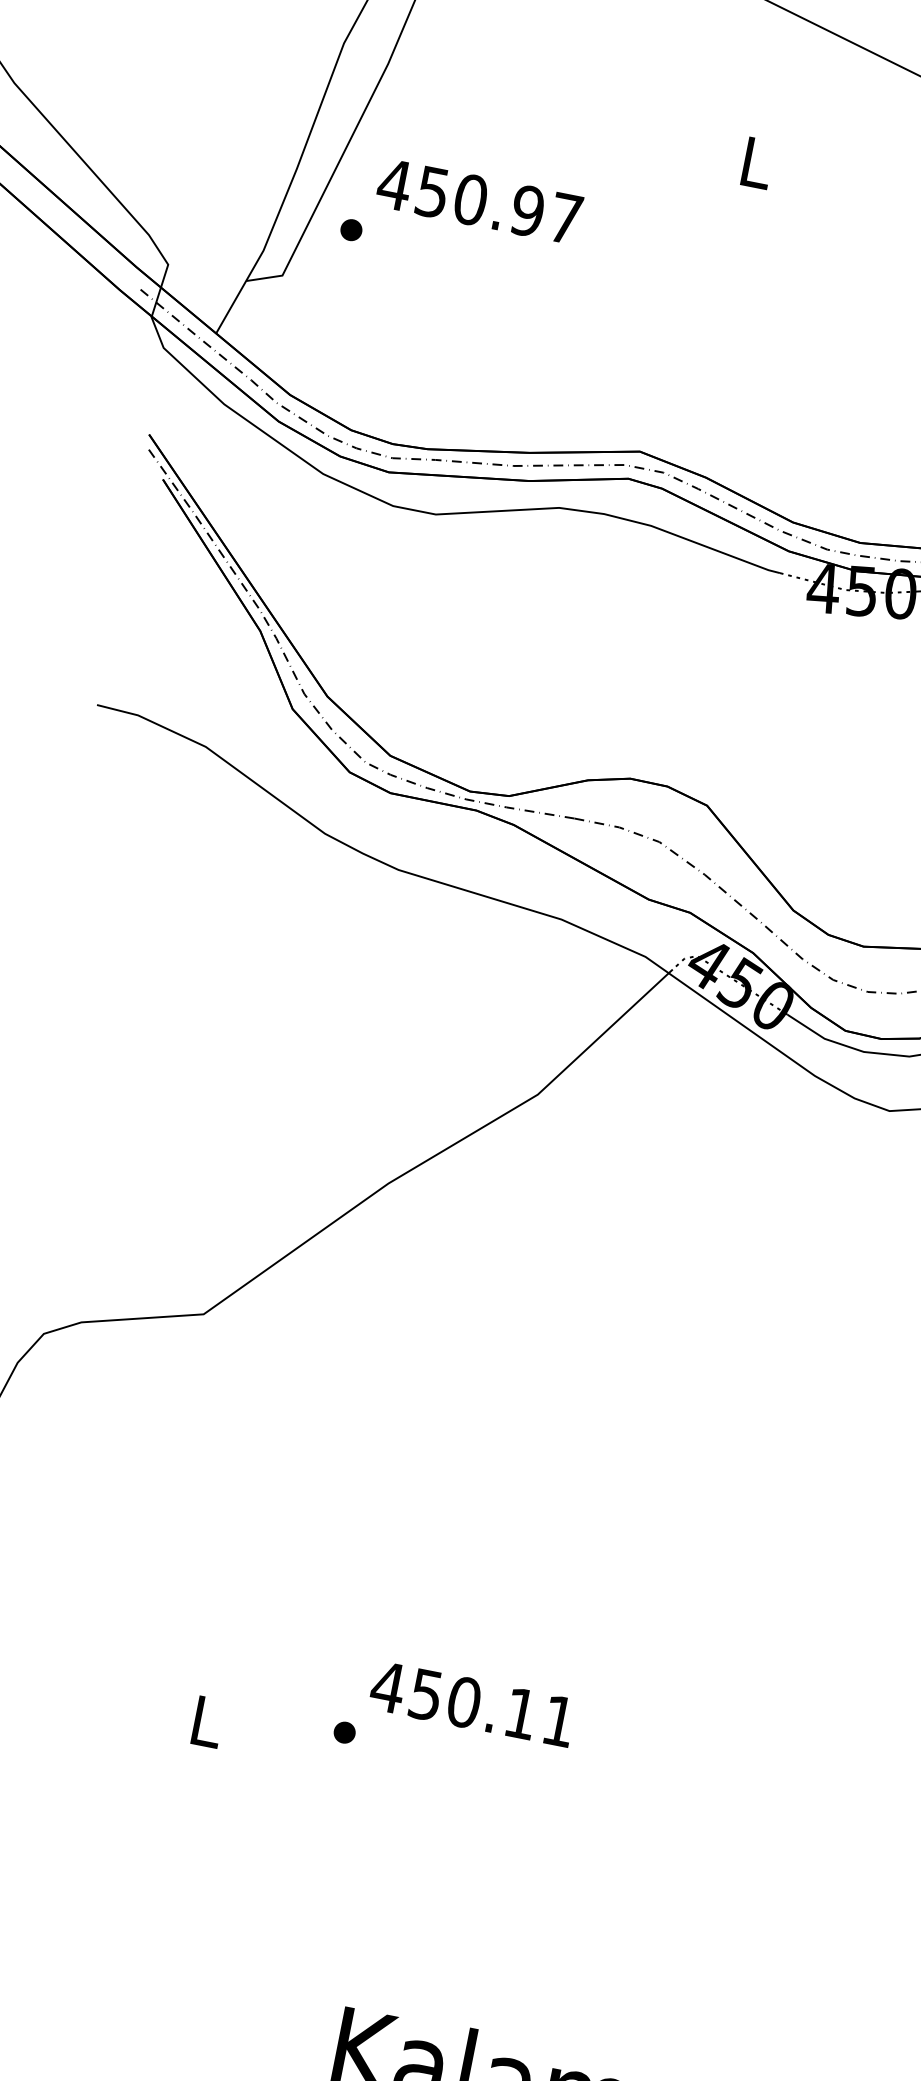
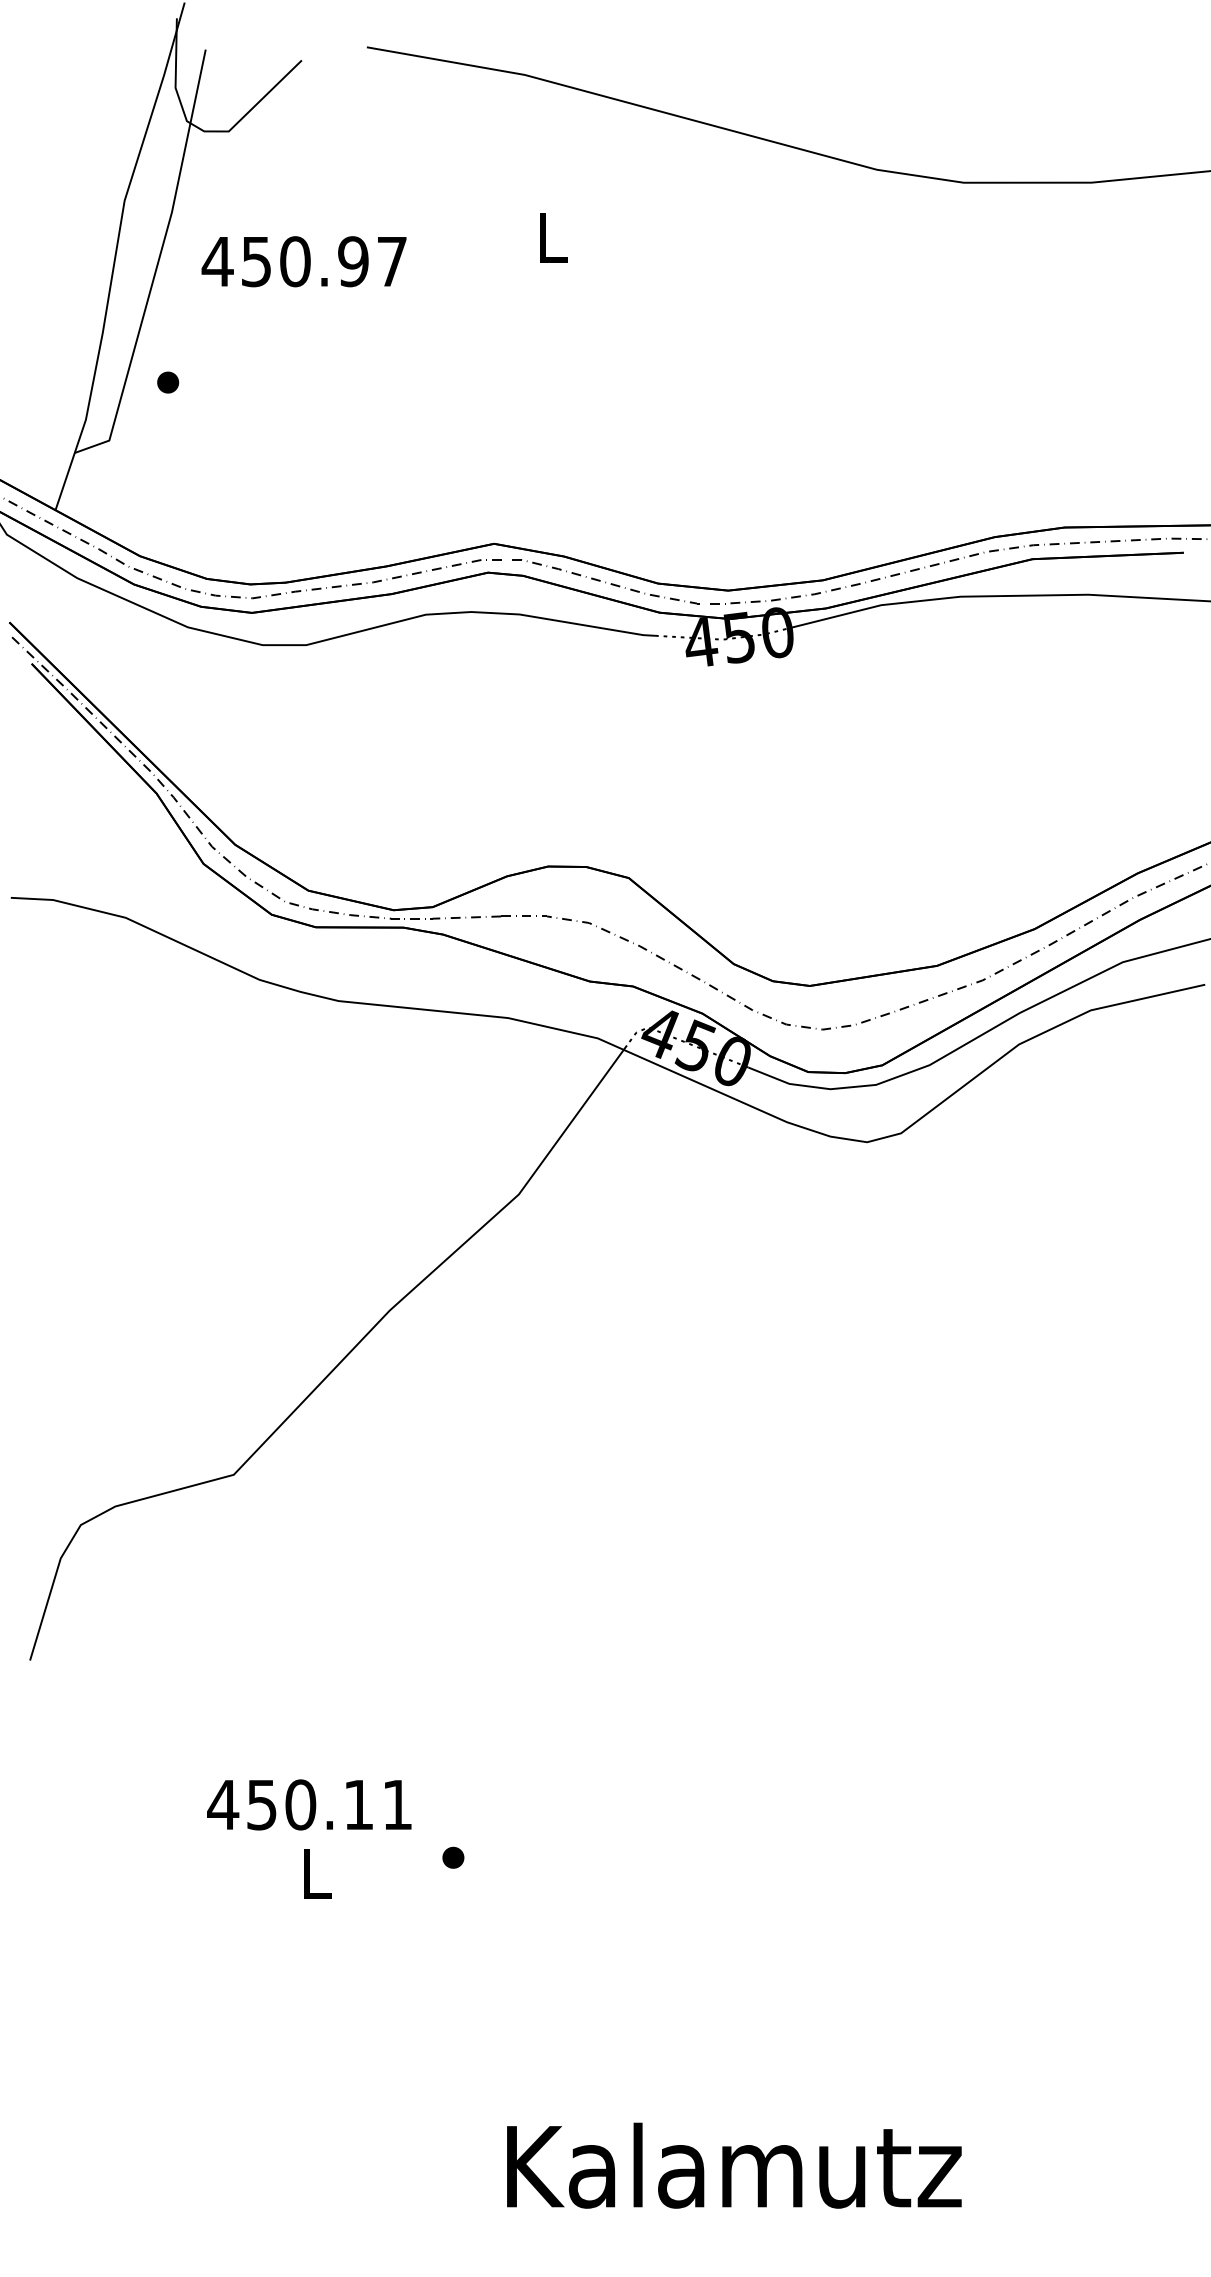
text: (478, 201) -> (303, 261), moved
text: (472, 1703) -> (309, 1804), moved

